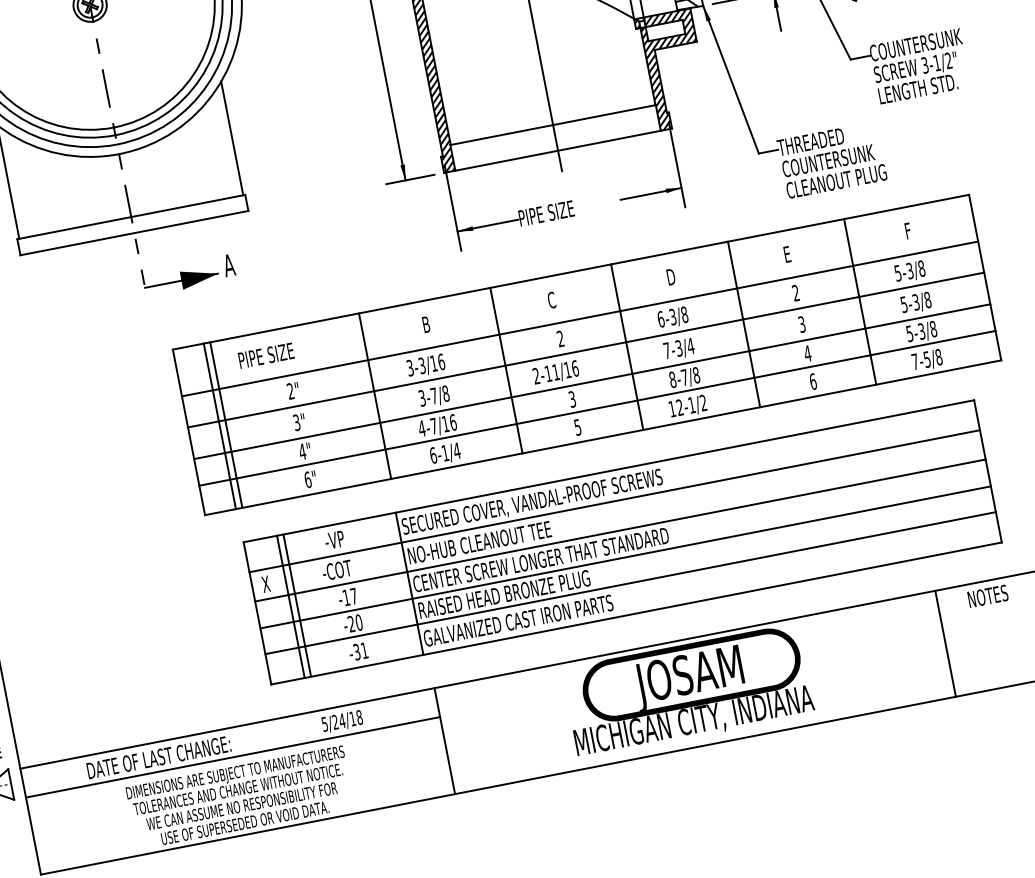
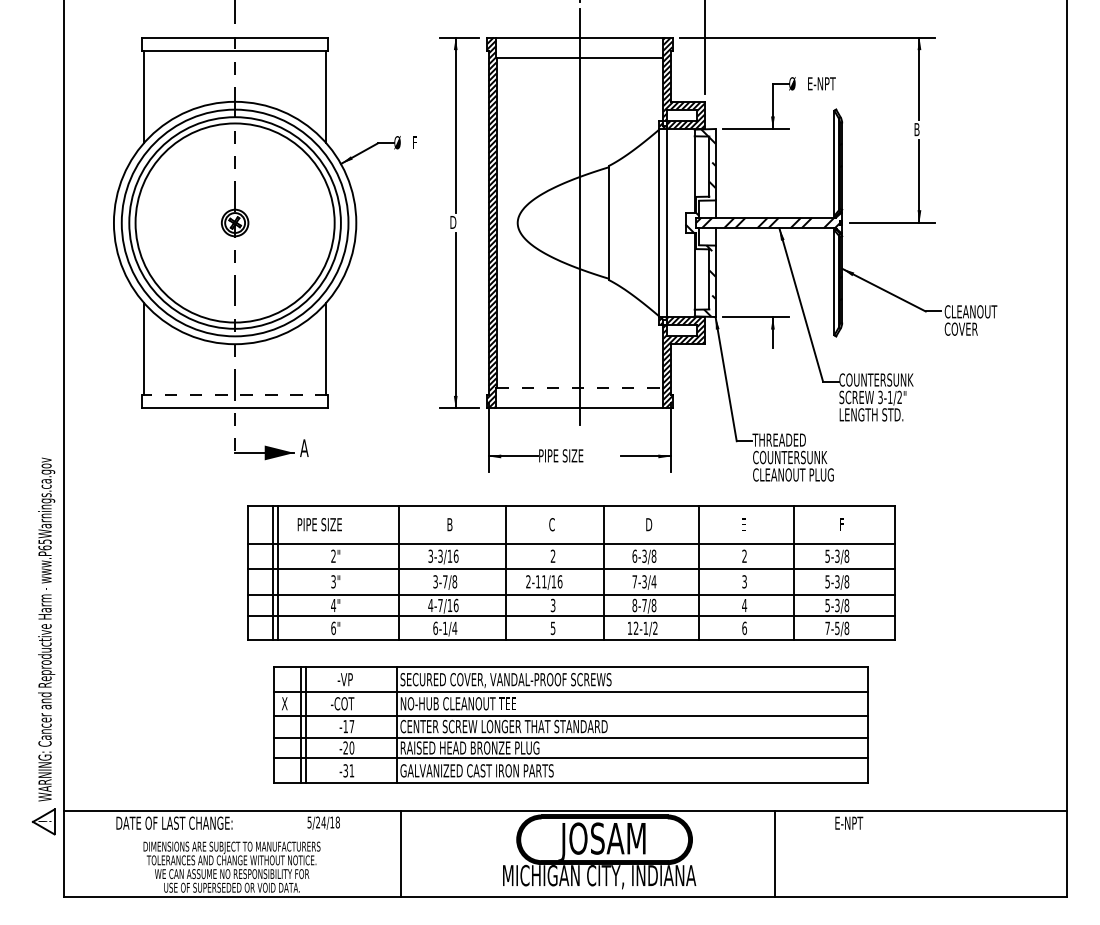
line: (553, 124) -> (580, 387), solid -> dashed
line: (131, 217) -> (235, 395), solid -> dashed
text: (987, 595) -> (848, 822), NOTES -> E-NPT
line: (945, 643) -> (775, 853), moved
line: (232, 757) -> (232, 834), removed

